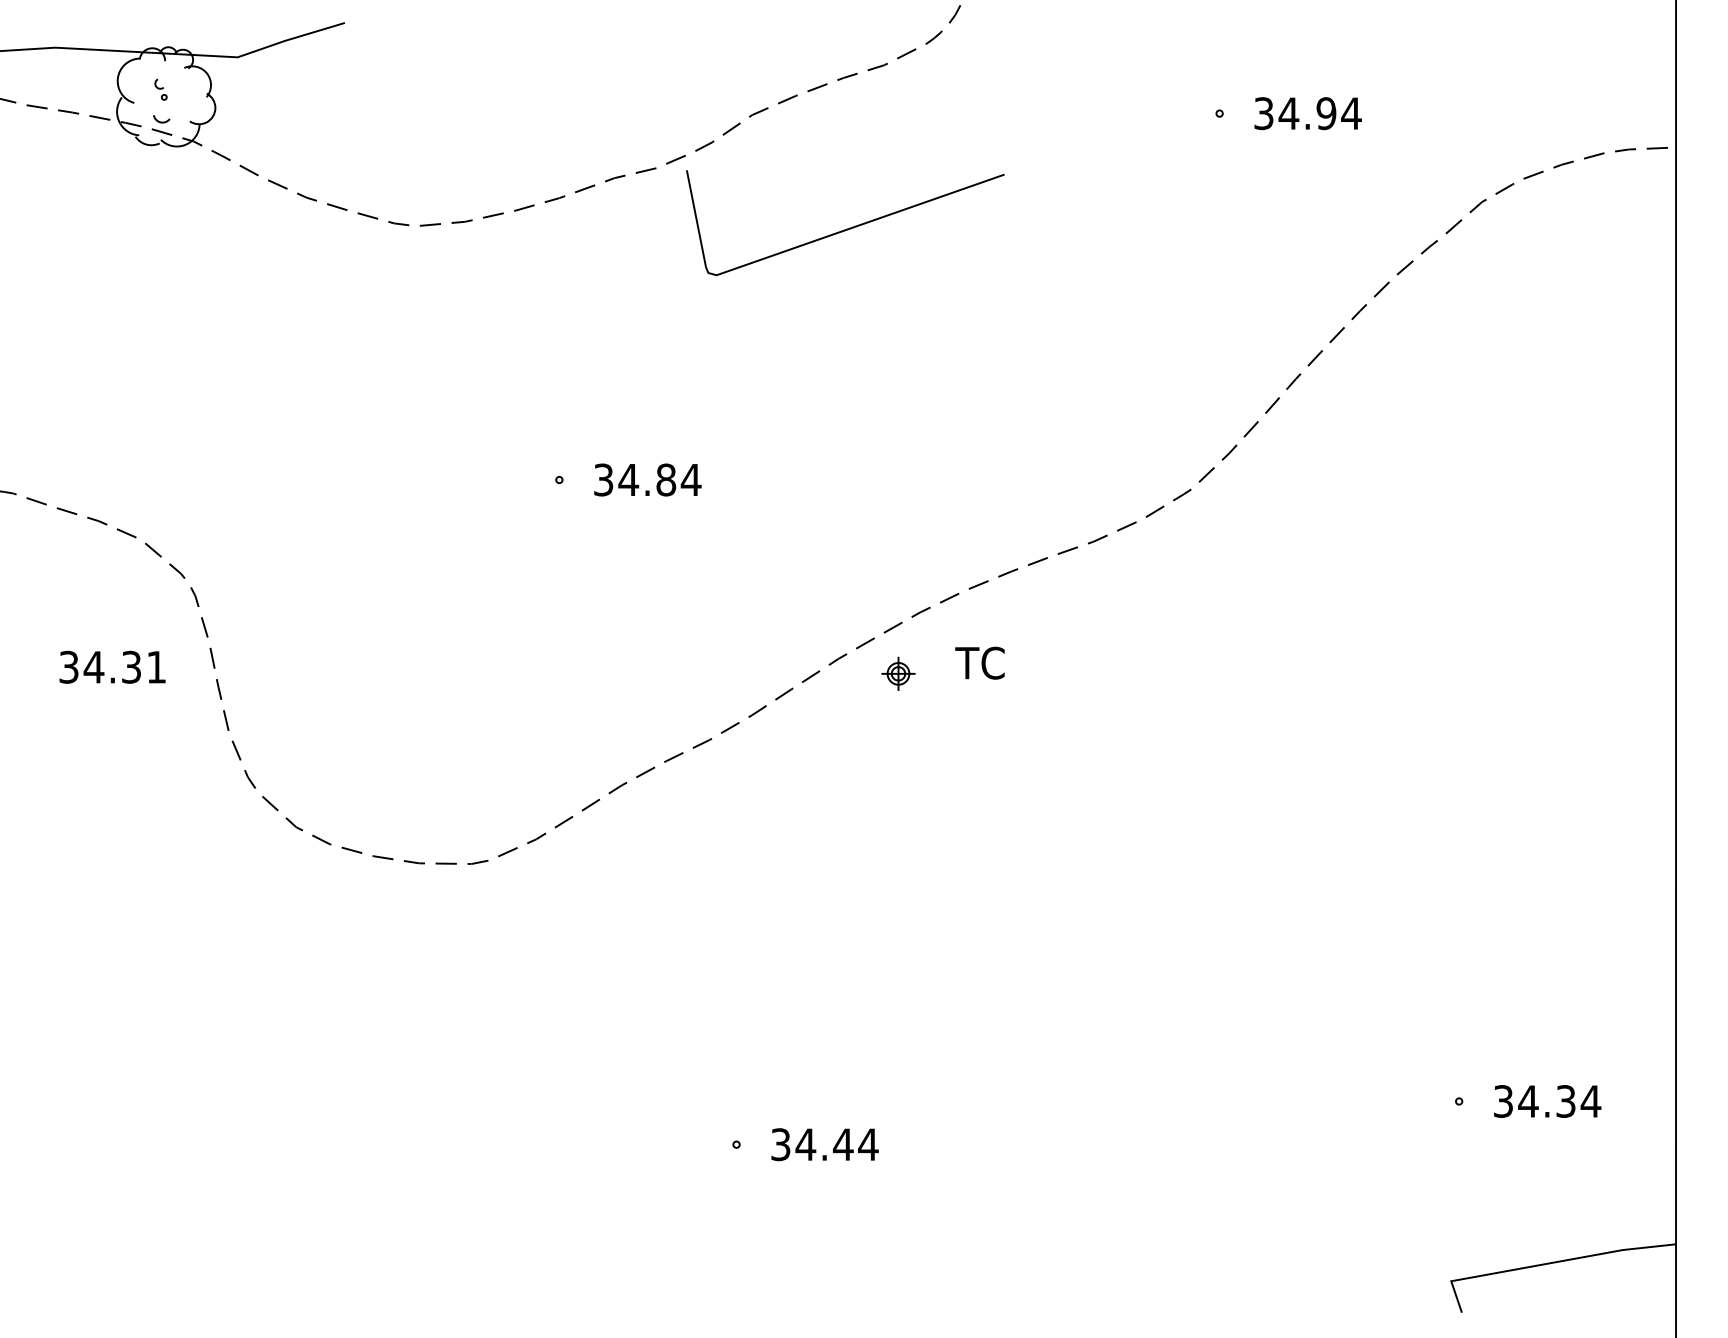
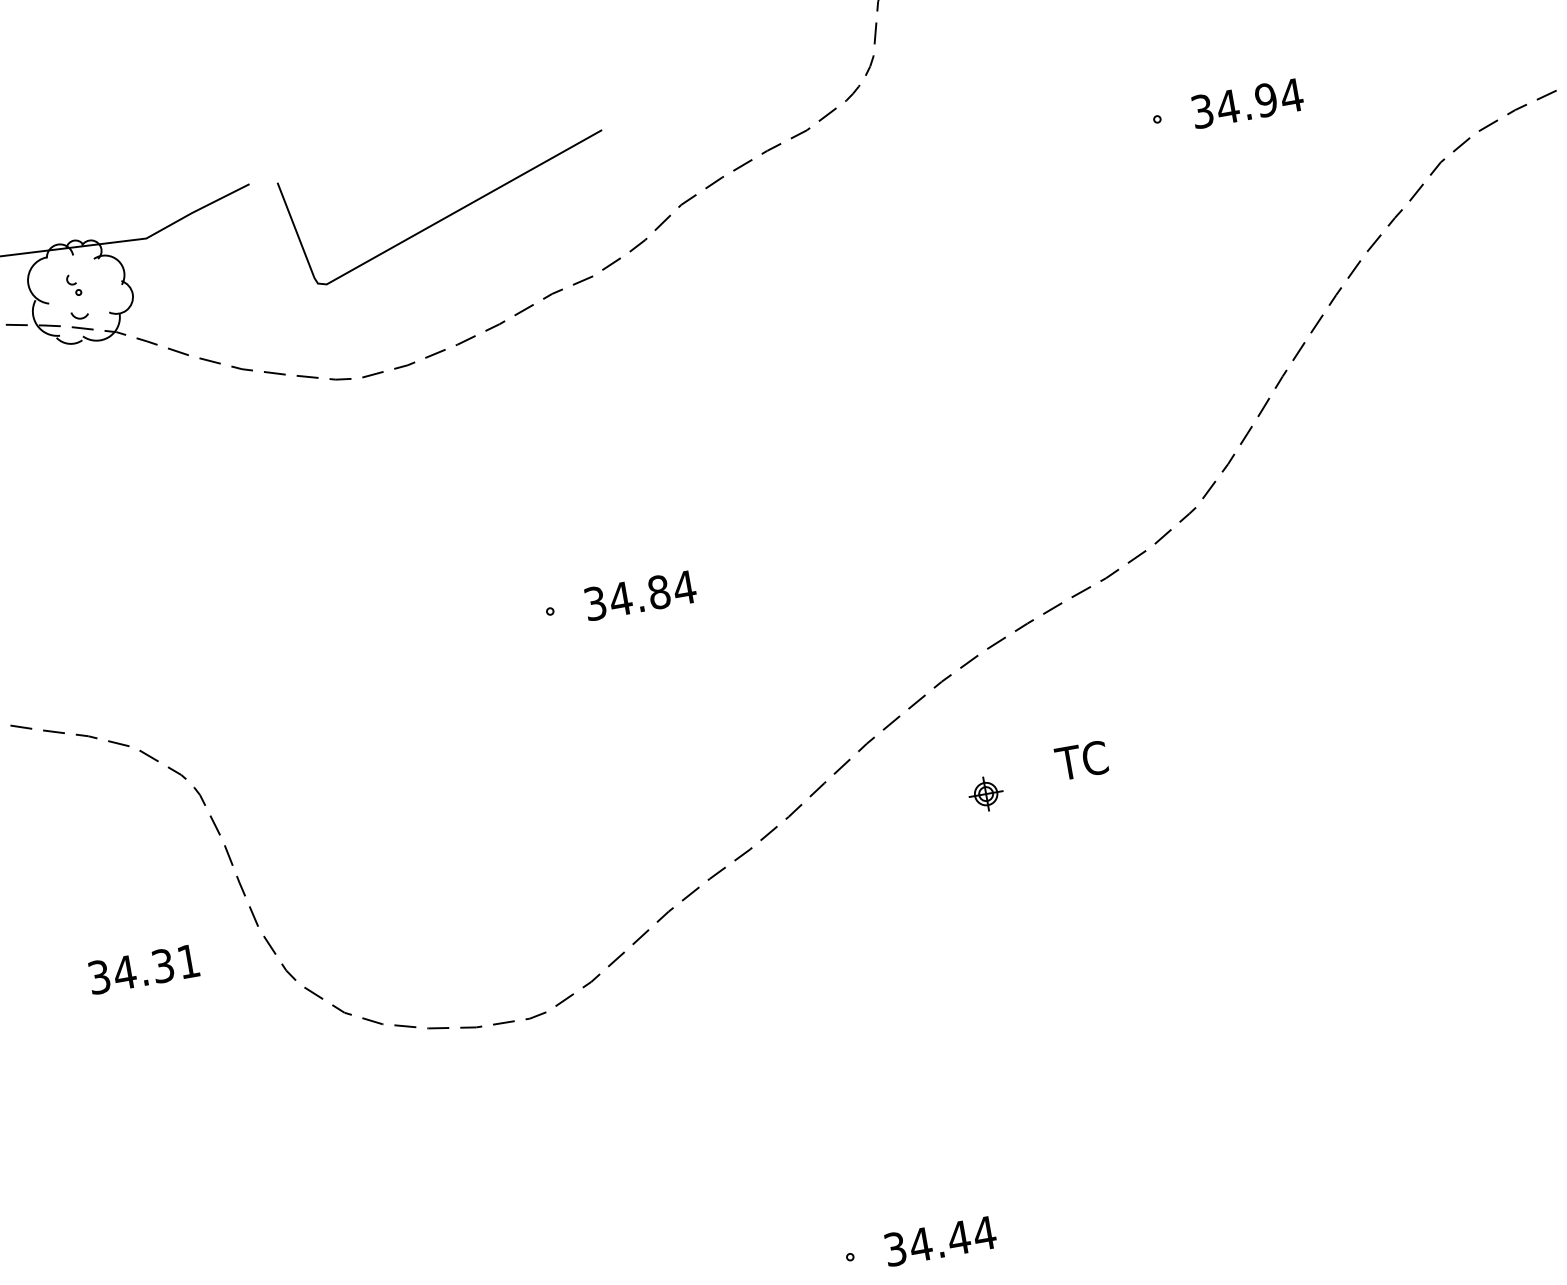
line: (846, 228) -> (450, 213), moved
text: (979, 662) -> (1081, 760), moved
text: (112, 666) -> (143, 968), moved
part: (898, 673) -> (986, 793), moved

